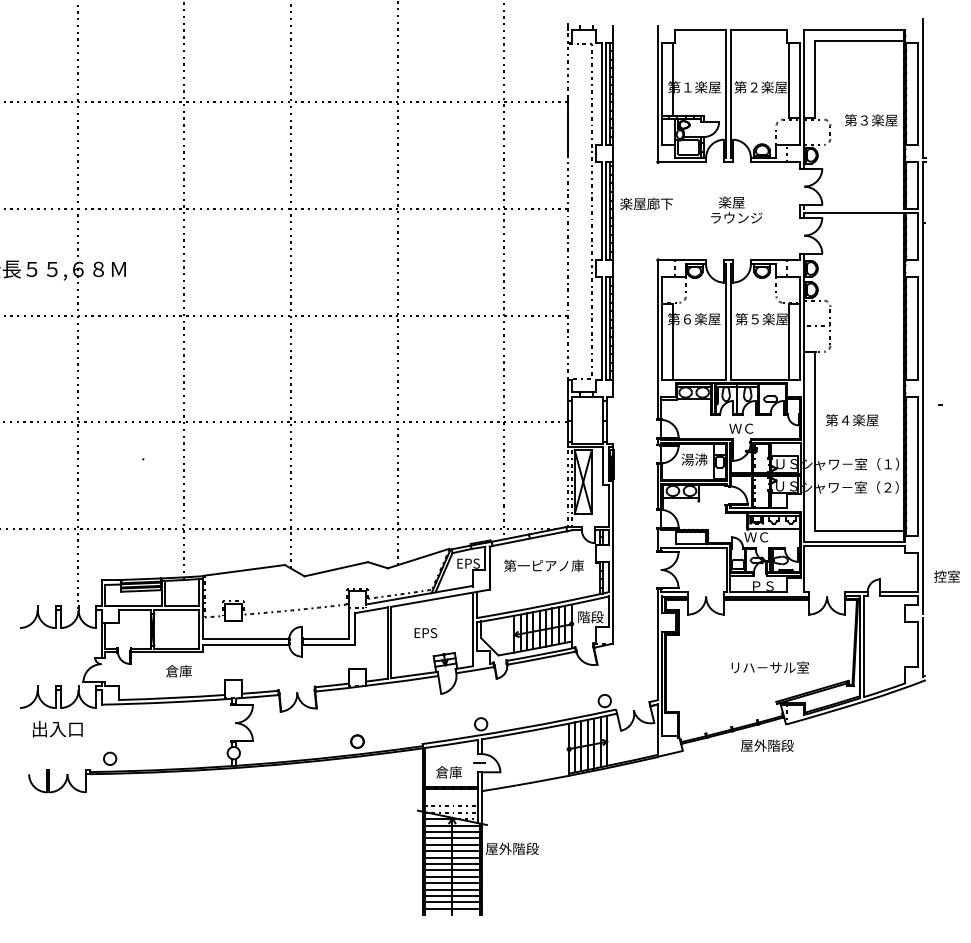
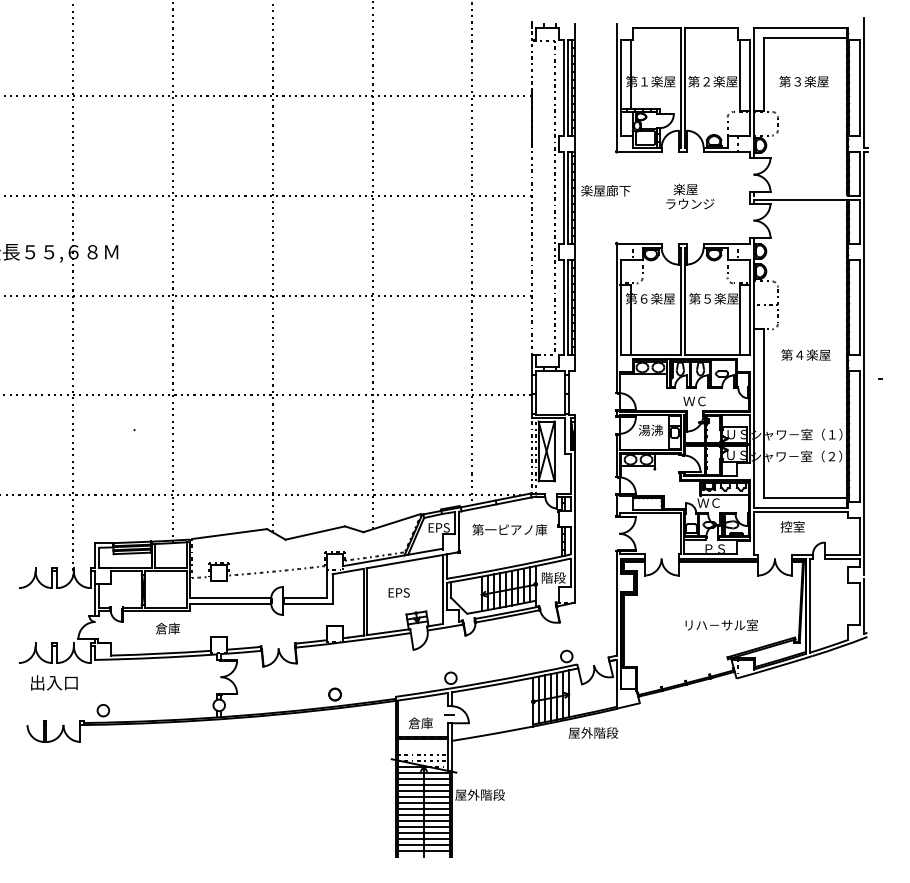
text: (871, 120) -> (804, 81), moved
text: (852, 420) -> (806, 355), moved
text: (946, 576) -> (792, 526), moved
text: (767, 745) -> (593, 732), moved

